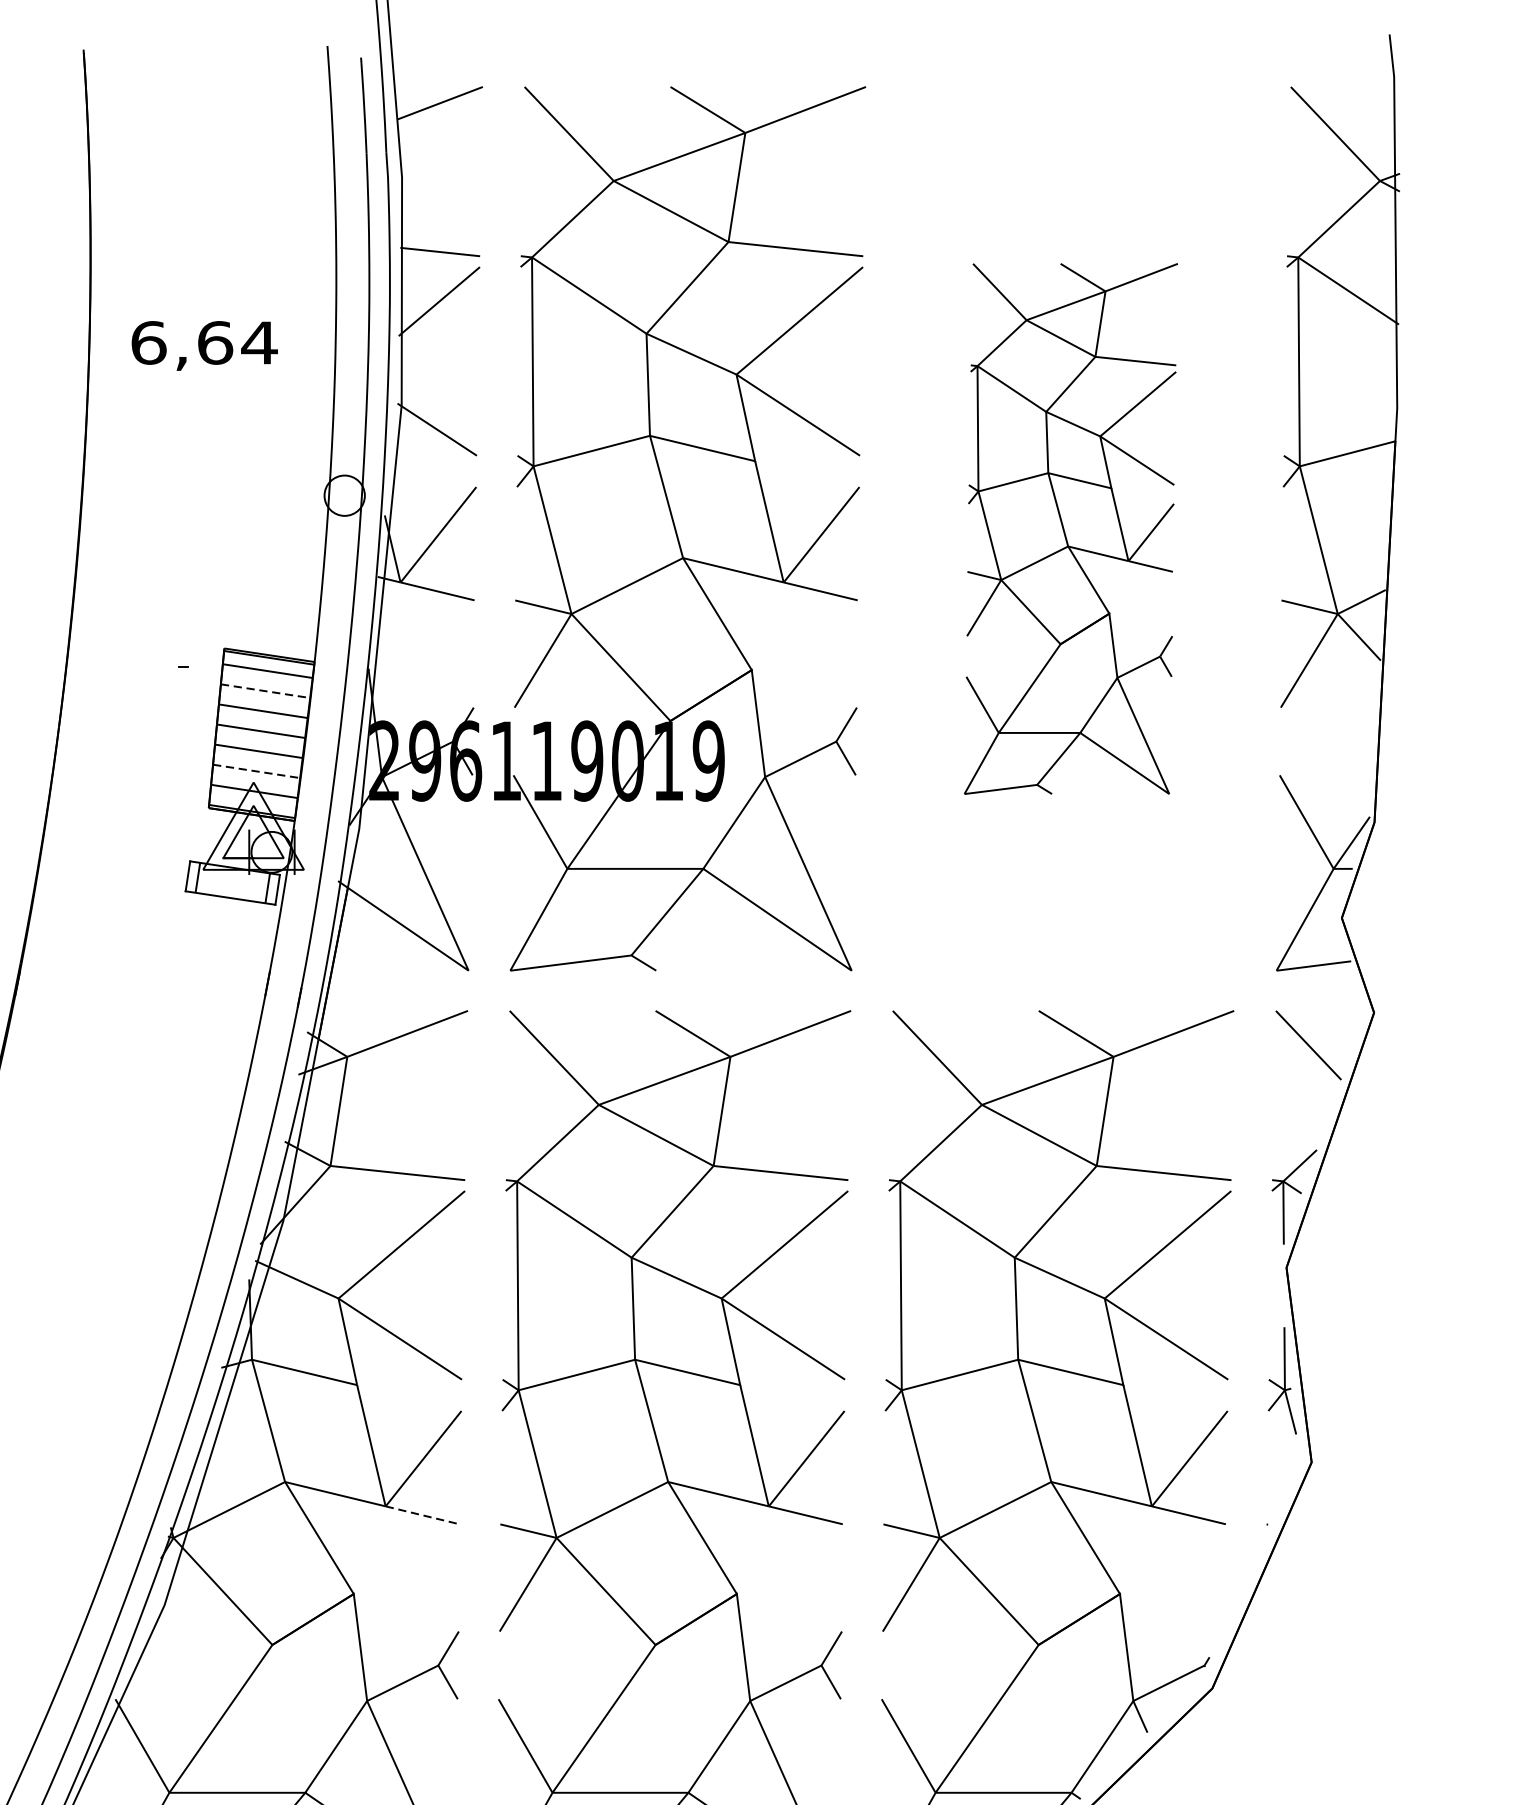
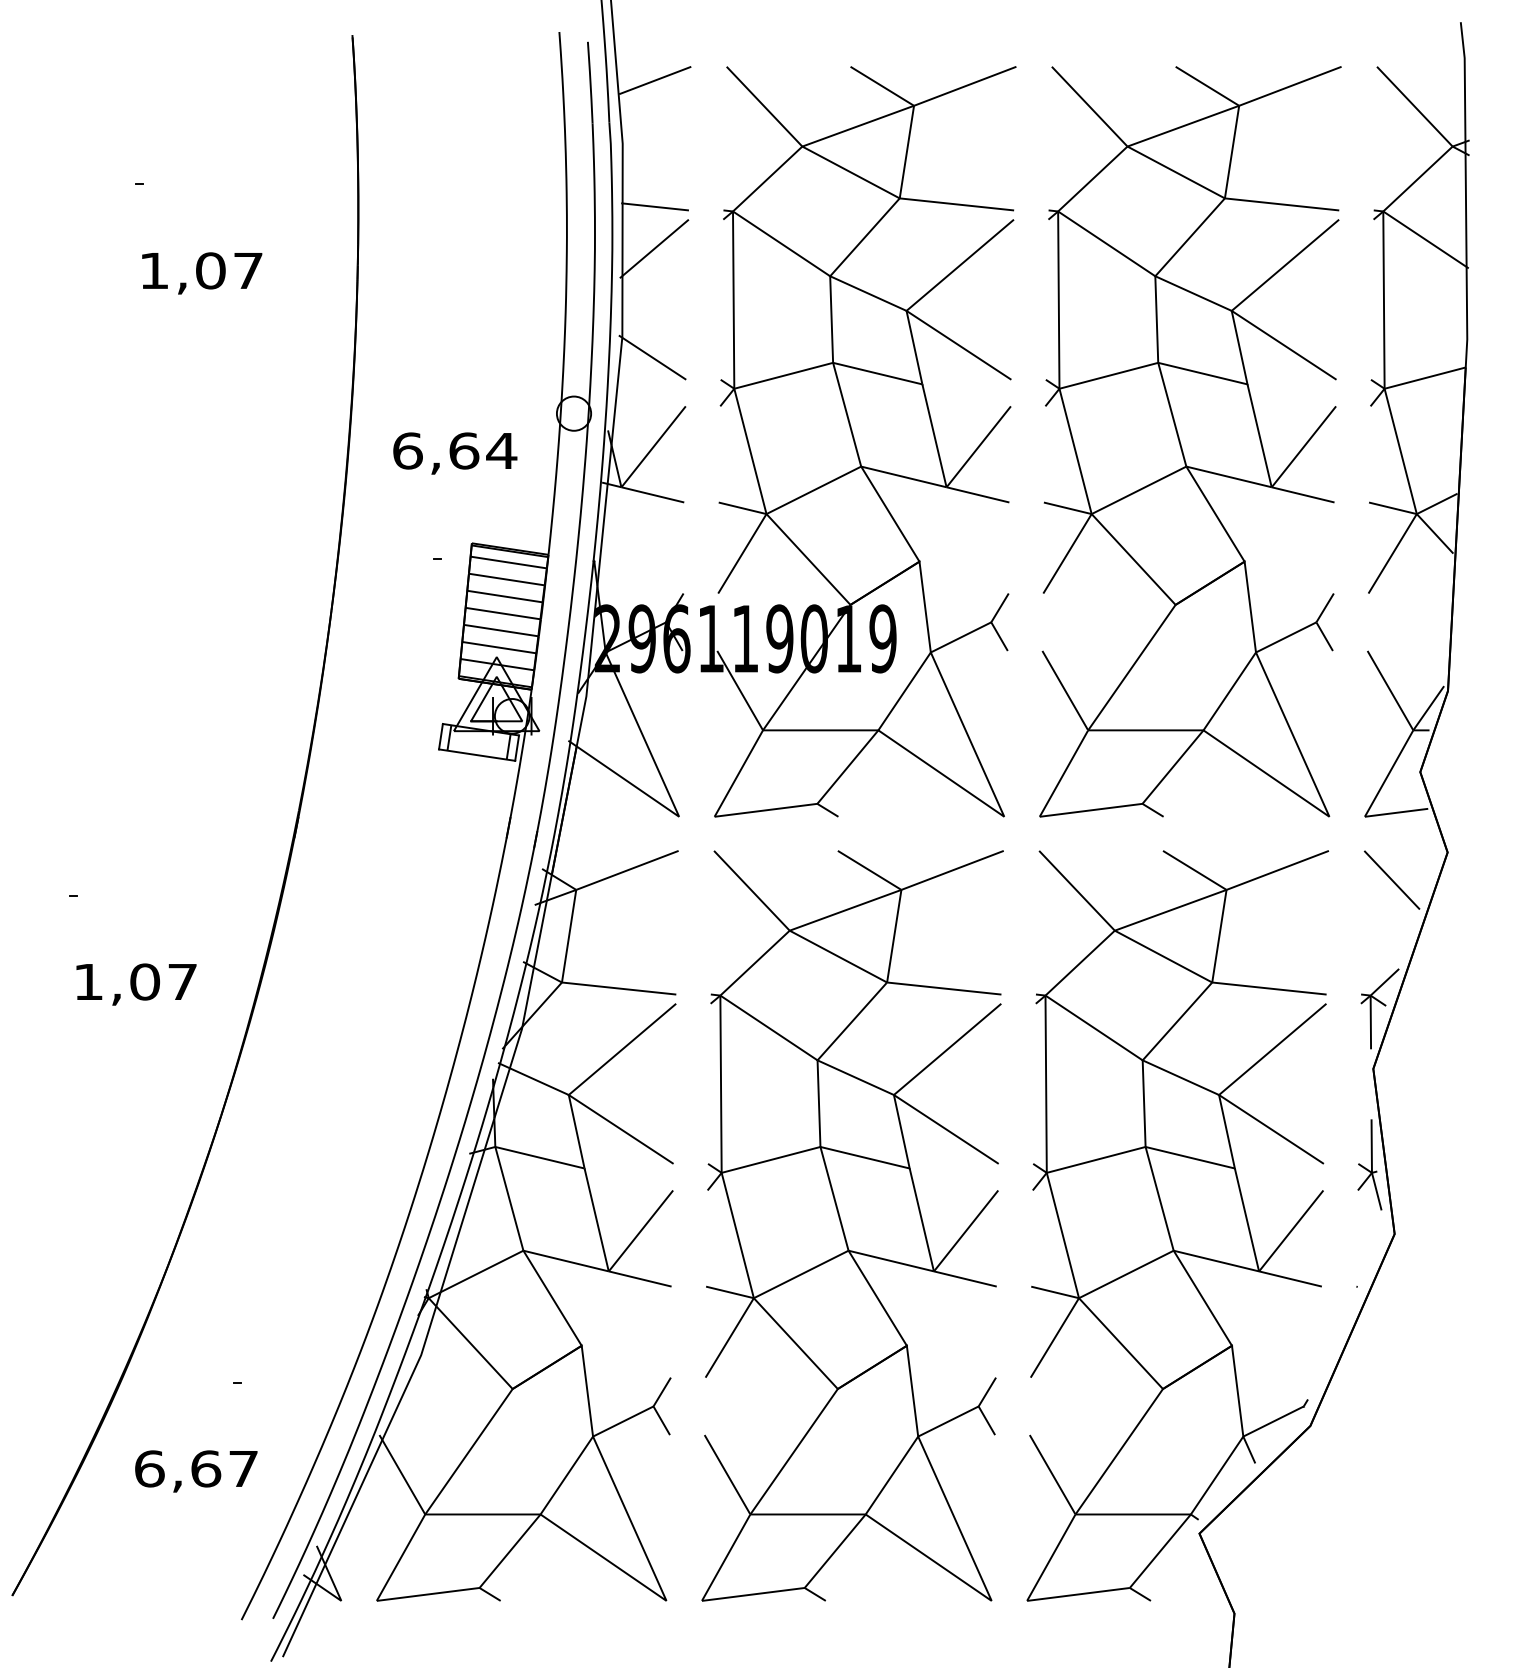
text: (205, 345) -> (455, 453), moved
part: (1071, 528) -> (1190, 441), size x1.67
line: (266, 691) -> (507, 579), dashed -> solid
line: (256, 771) -> (499, 647), dashed -> solid
line: (423, 1515) -> (640, 1279), dashed -> solid

